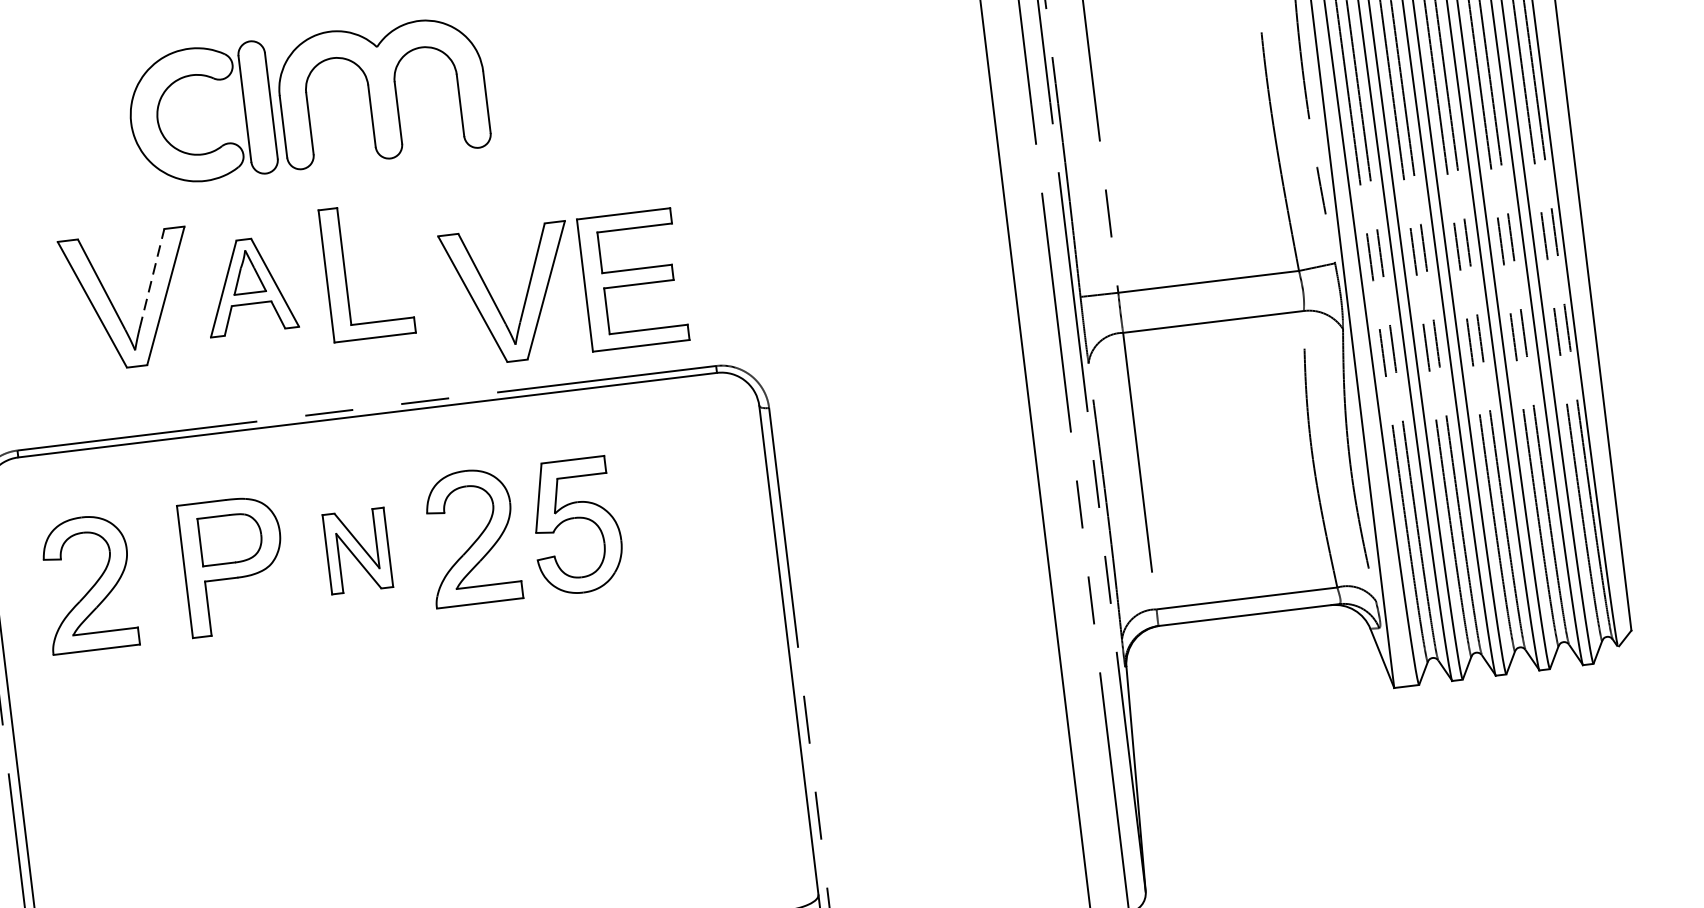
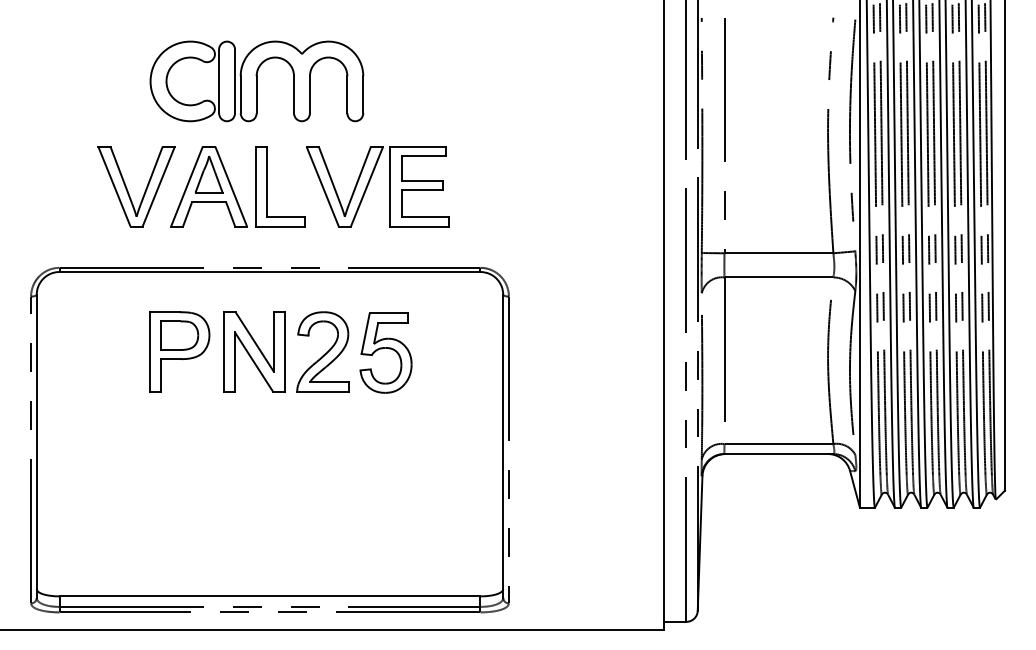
line: (151, 278) -> (151, 175), dashed -> solid
part: (549, 284) -> (369, 183), moved
part: (248, 285) -> (208, 186), size x1.43
part: (357, 550) -> (254, 351), size x1.67
part: (87, 582) -> (91, 351), removed

